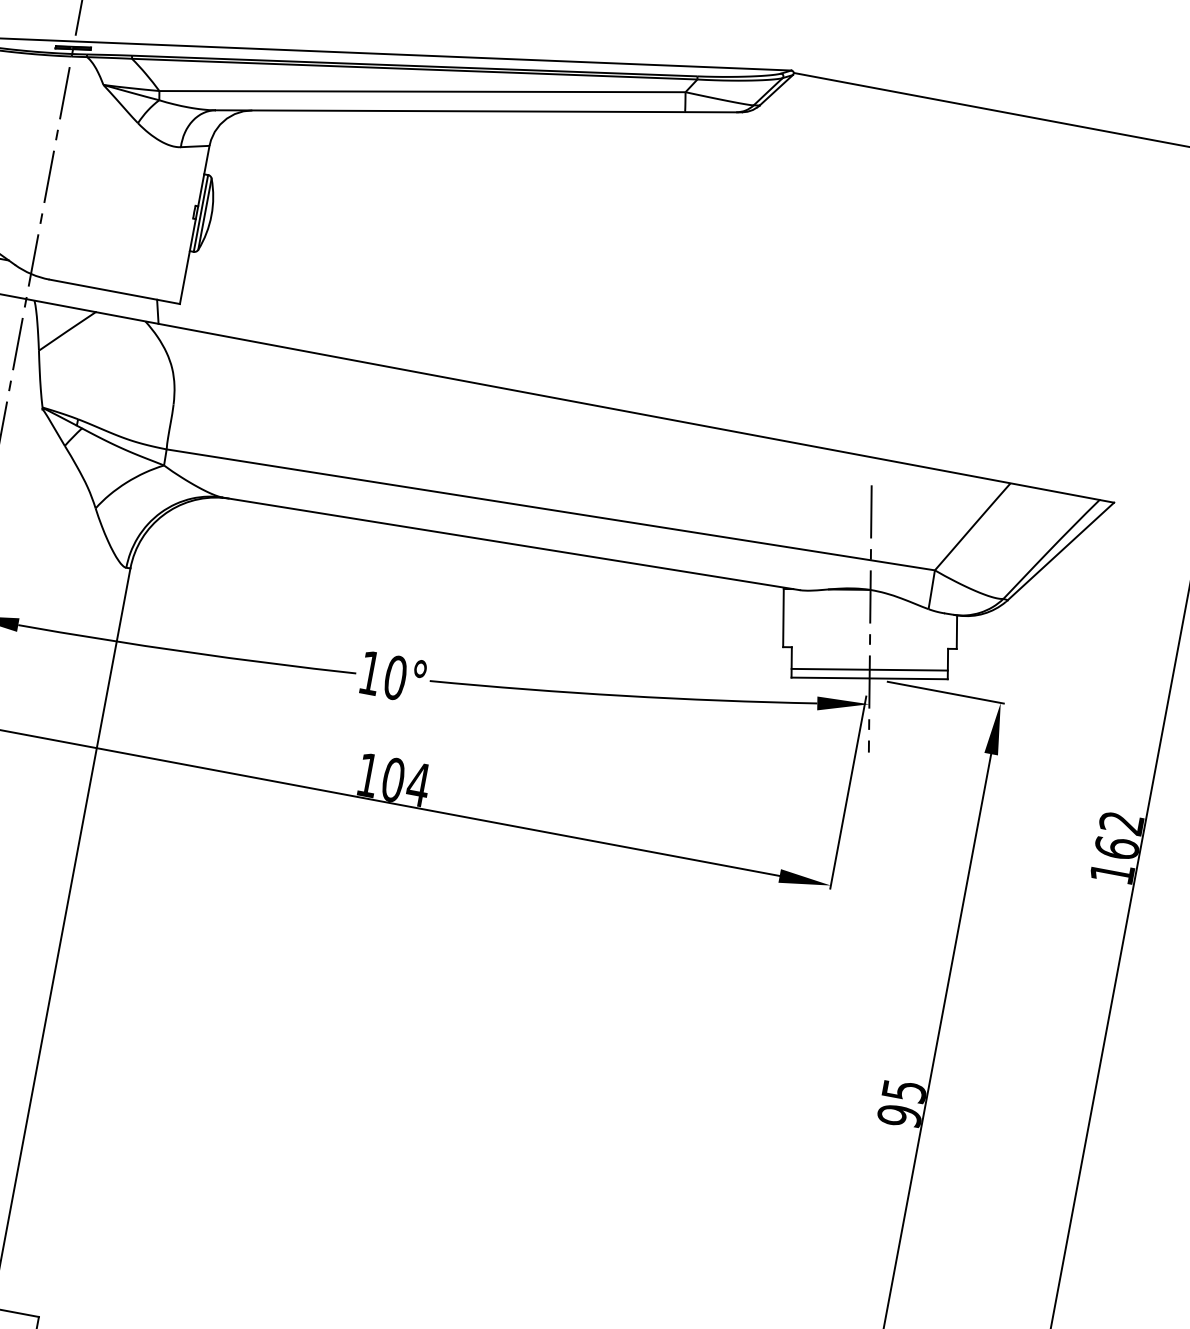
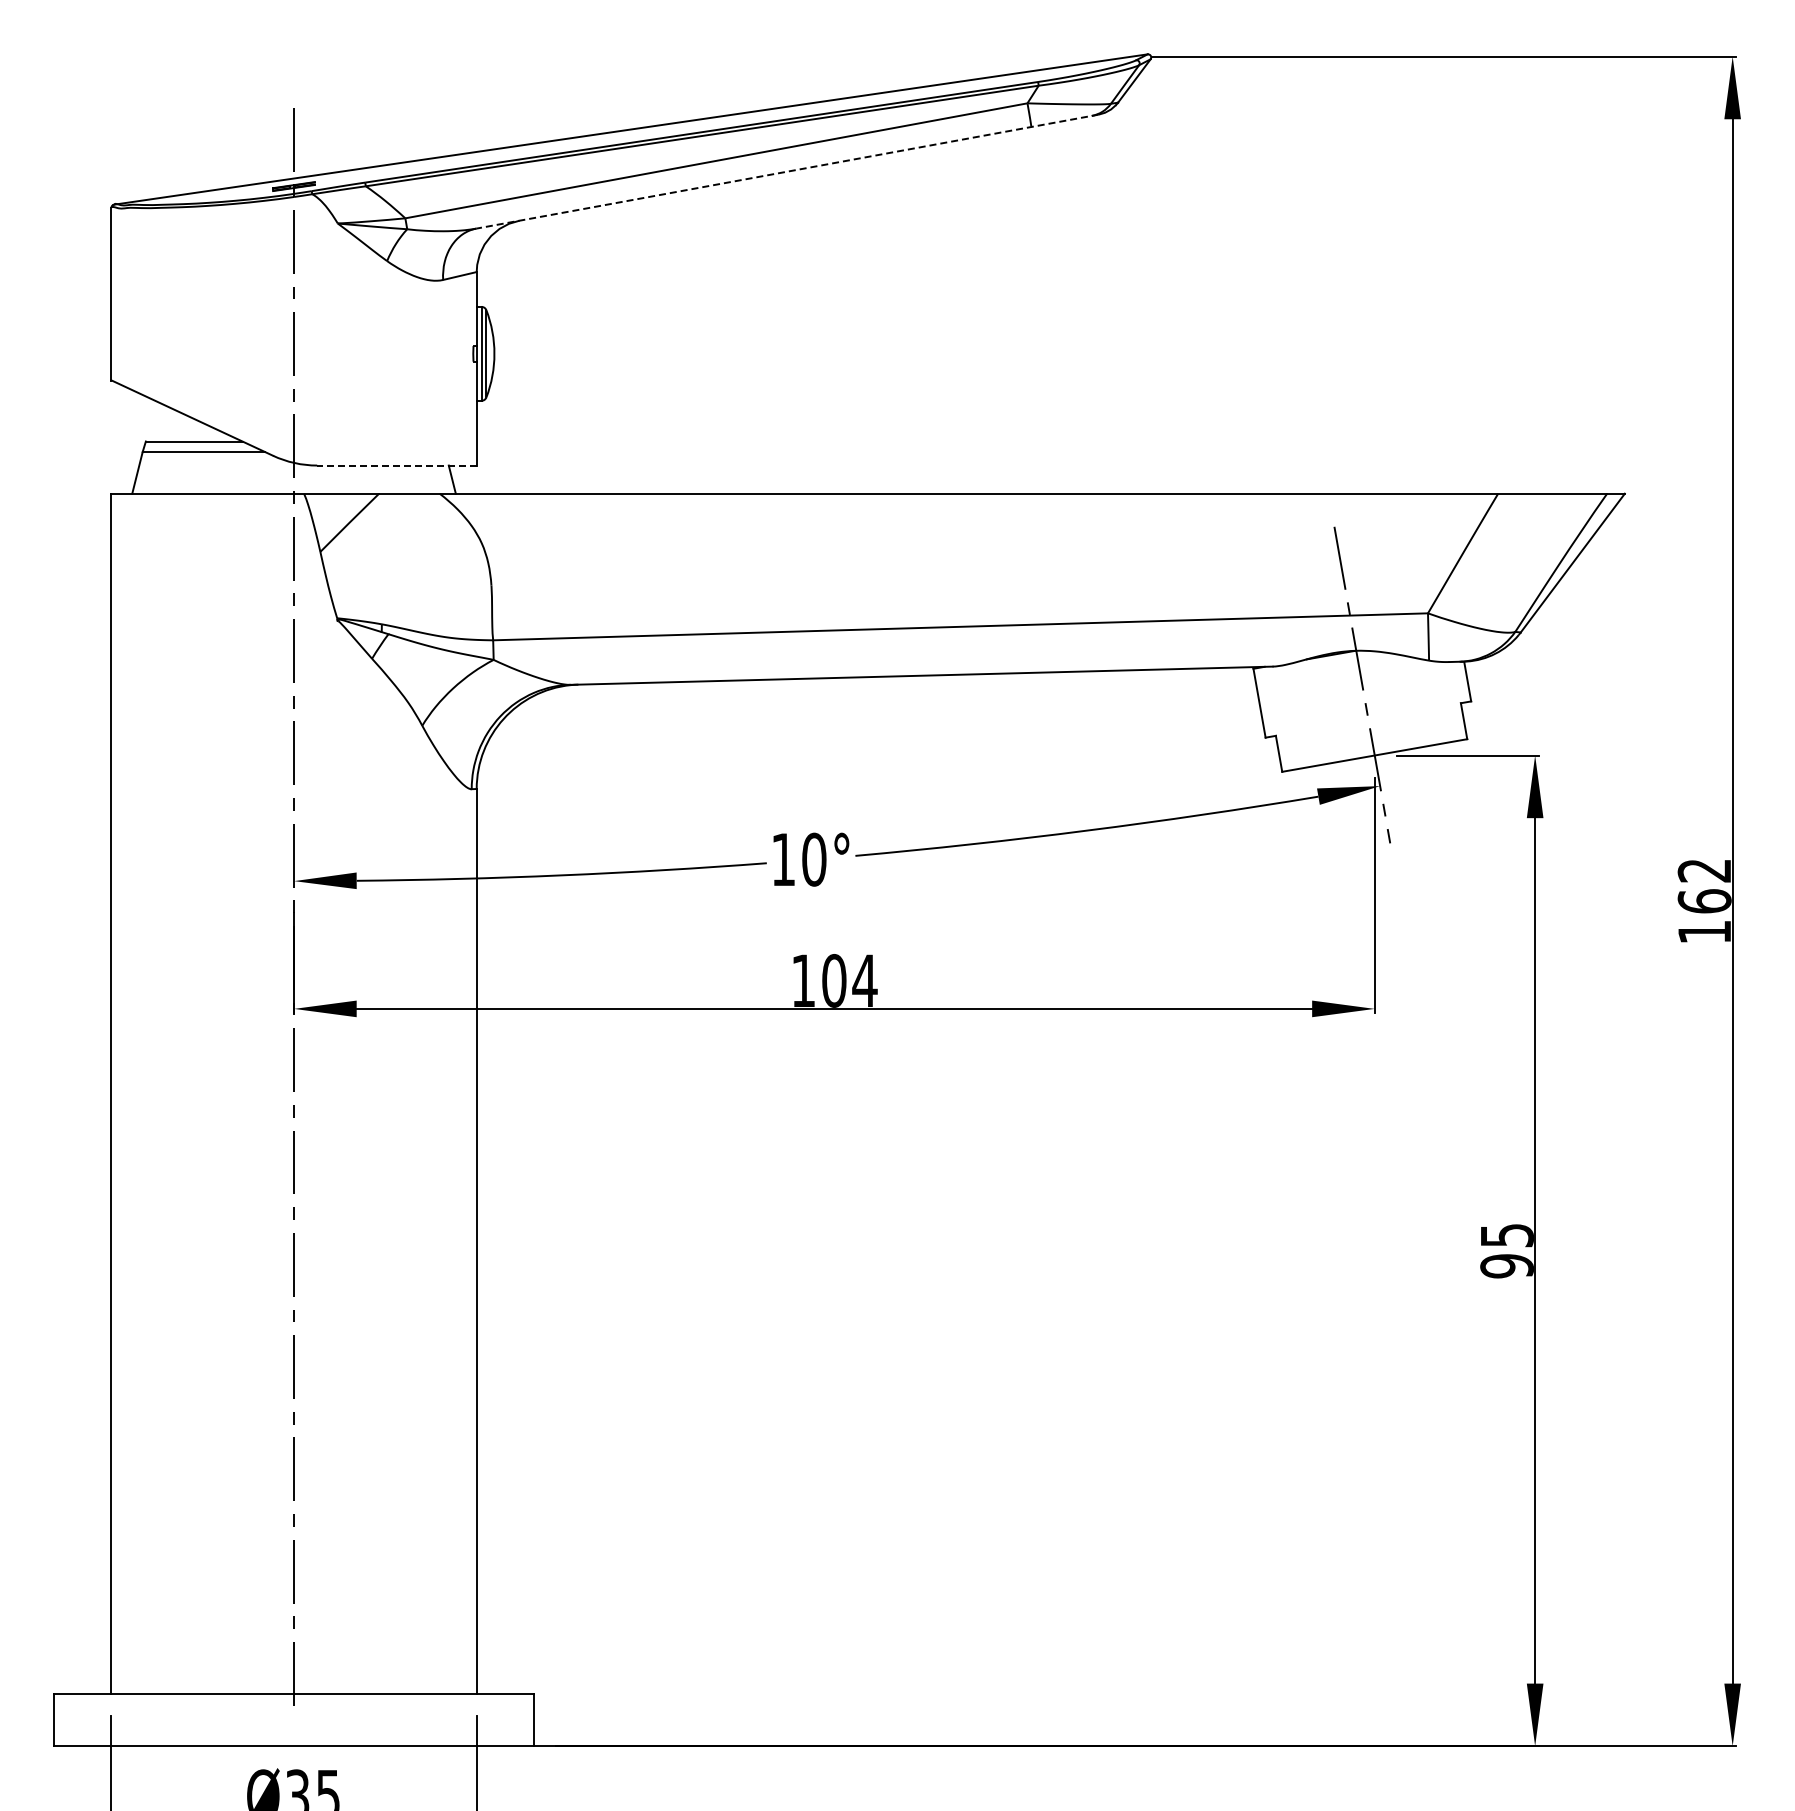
line: (478, 111) -> (787, 171), solid -> dashed
line: (114, 291) -> (396, 465), solid -> dashed
line: (869, 669) -> (1372, 744), removed

